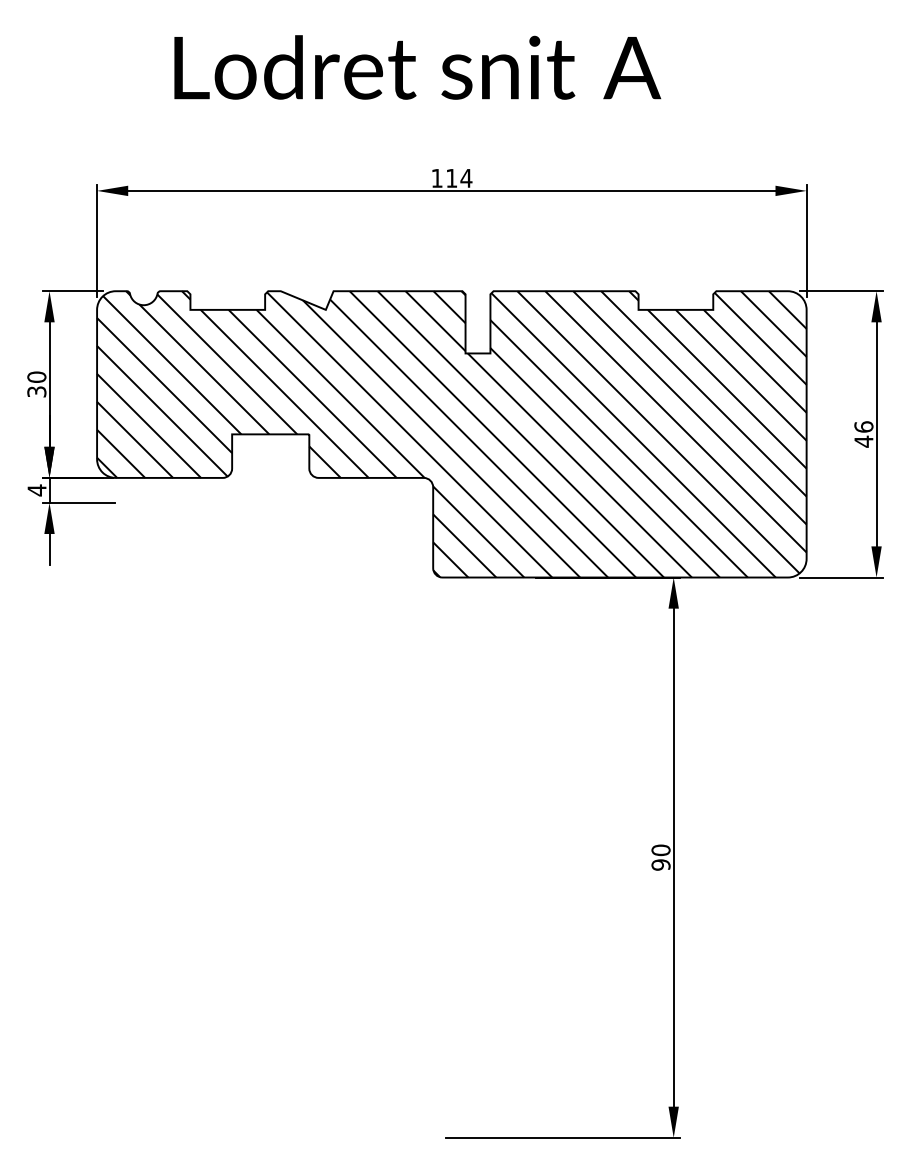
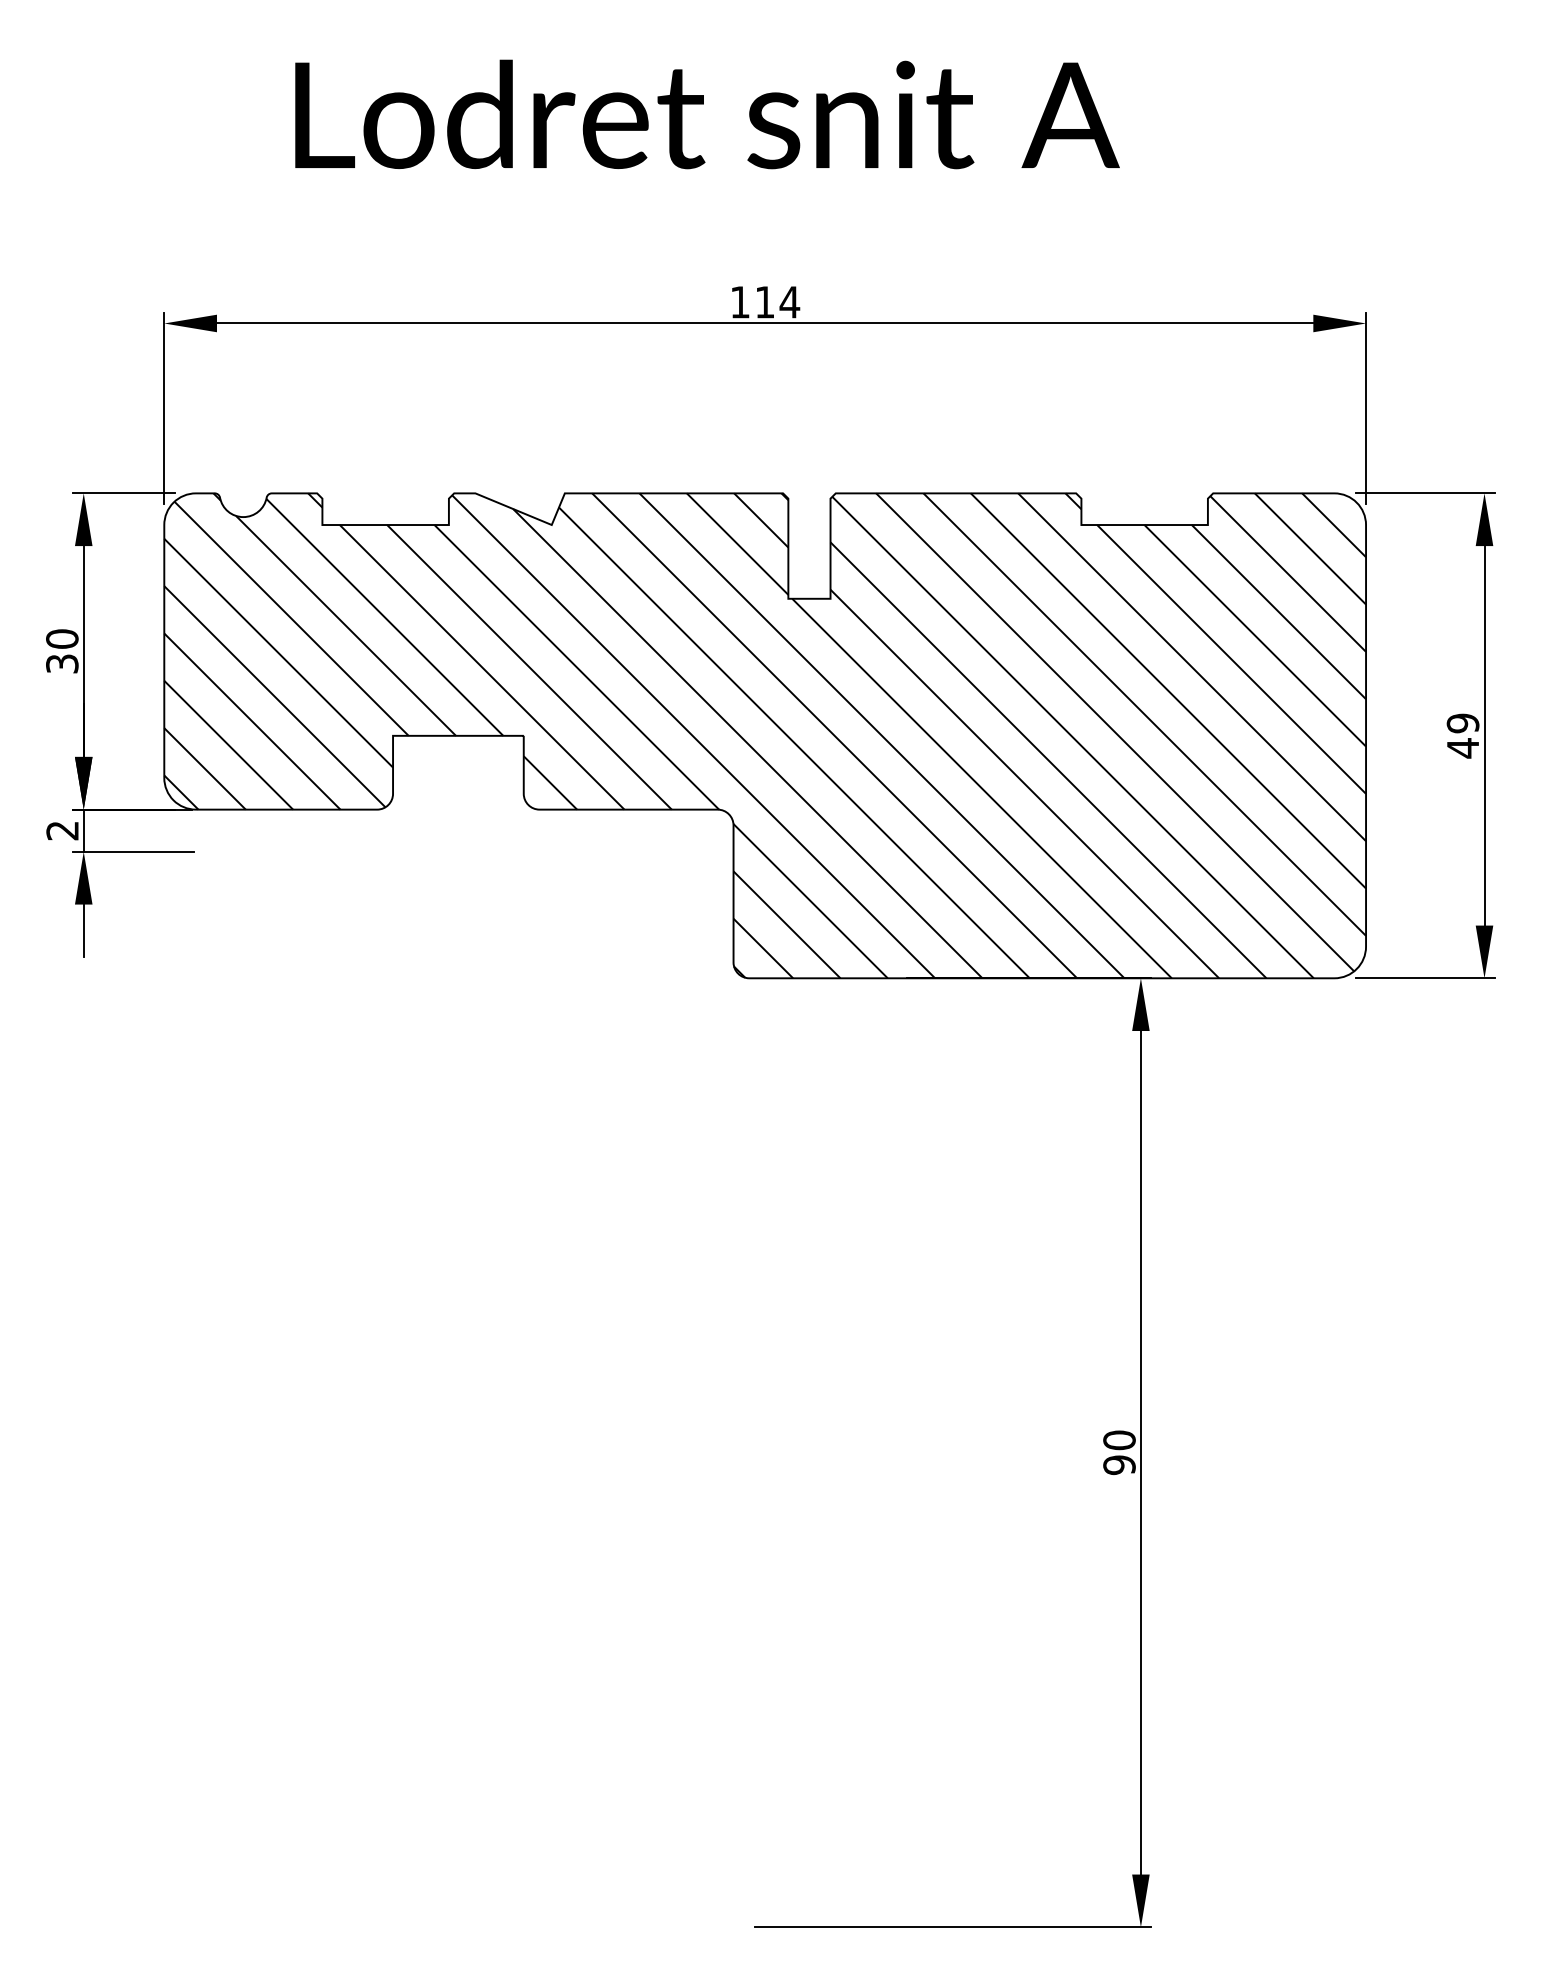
text: (863, 426) -> (1462, 722), 46 -> 49
text: (36, 490) -> (61, 830), 4 -> 2

